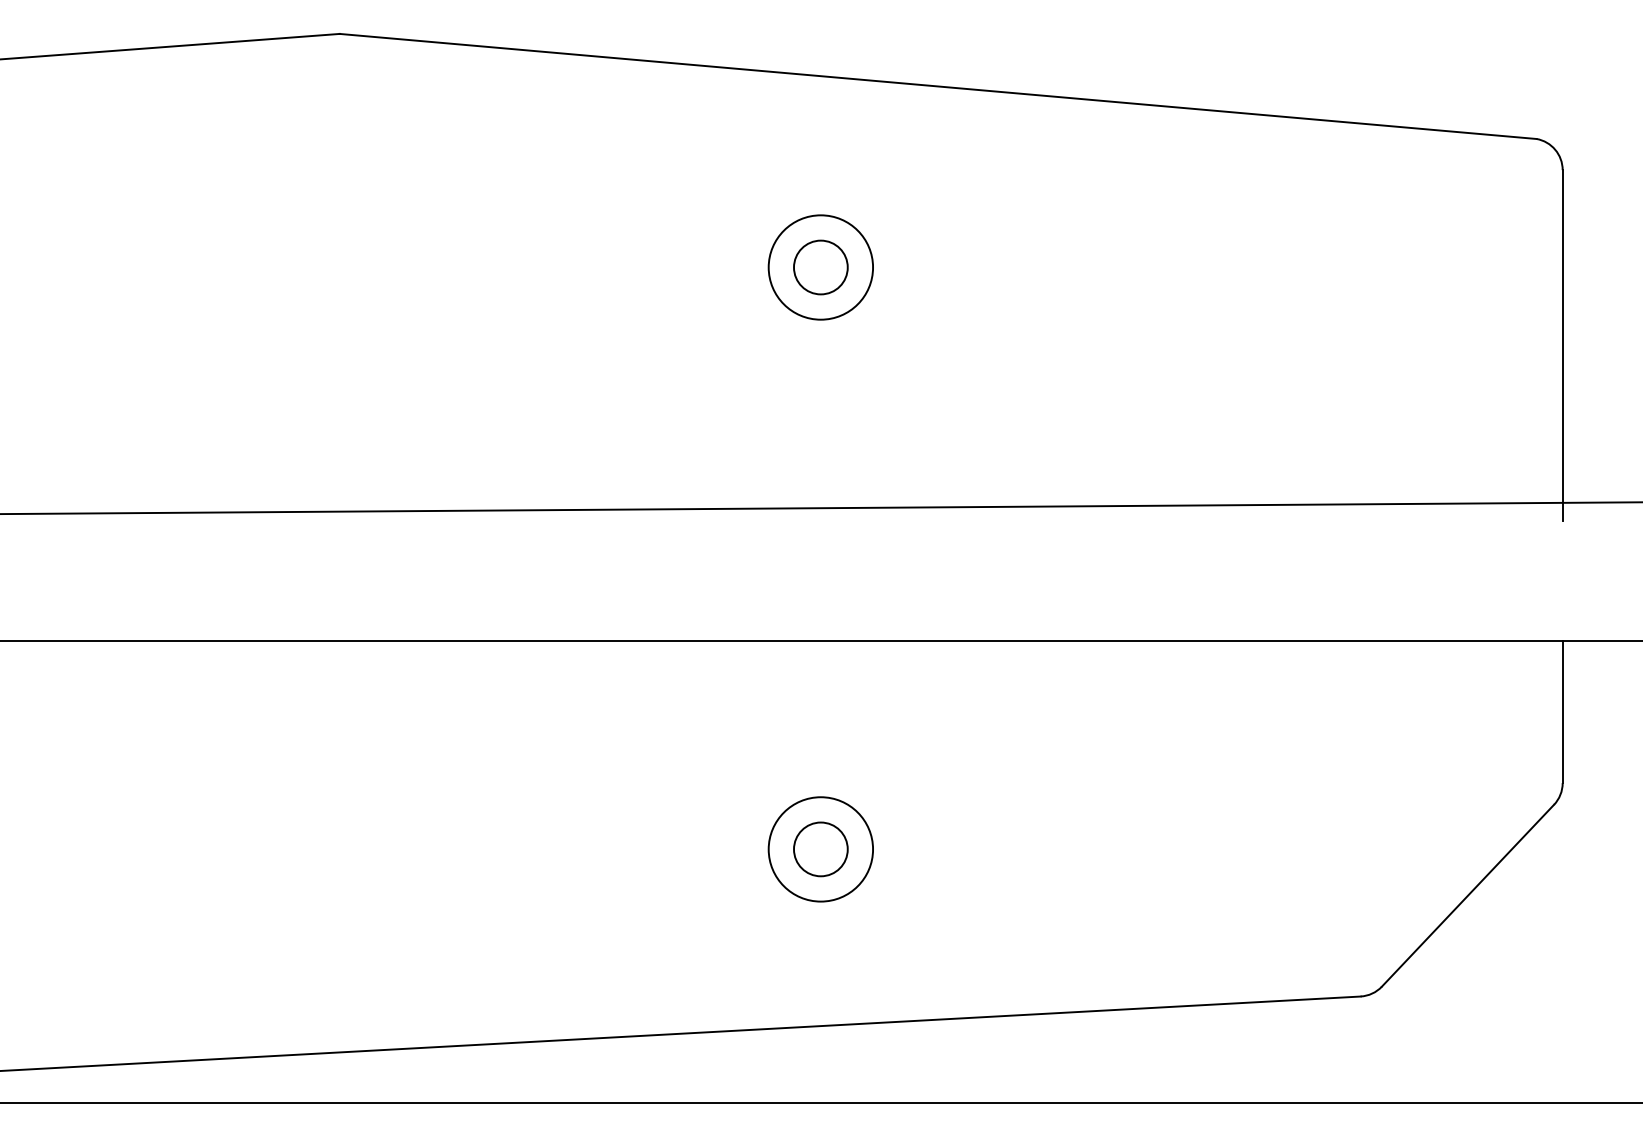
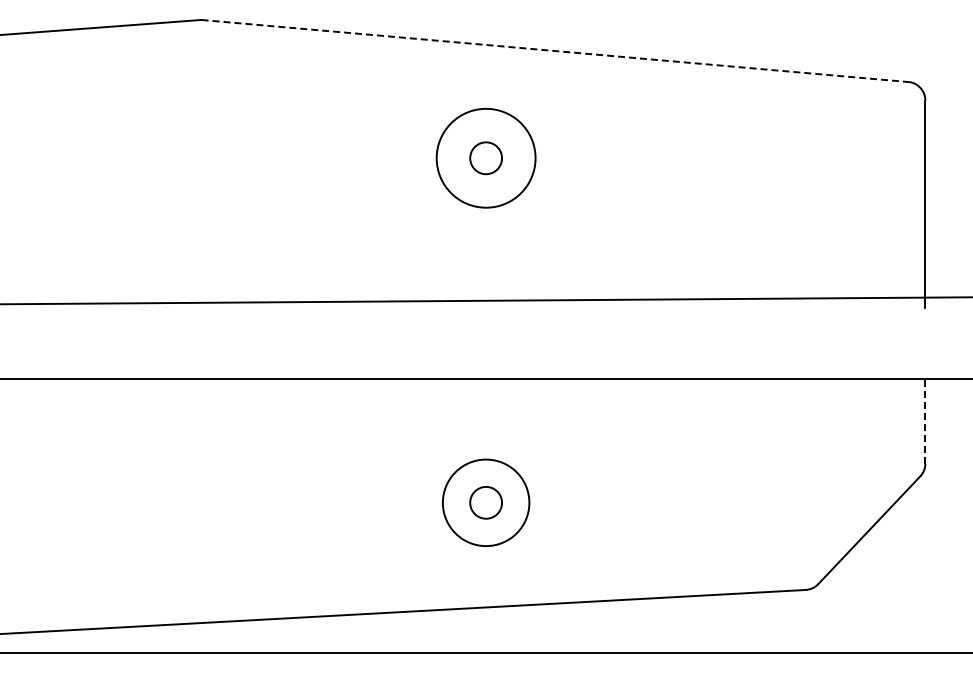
line: (938, 87) -> (555, 51), solid -> dashed
circle: (821, 267) -> (486, 158), size x1.6
line: (1562, 710) -> (925, 420), solid -> dashed
circle: (821, 848) -> (486, 502), size x1.4

